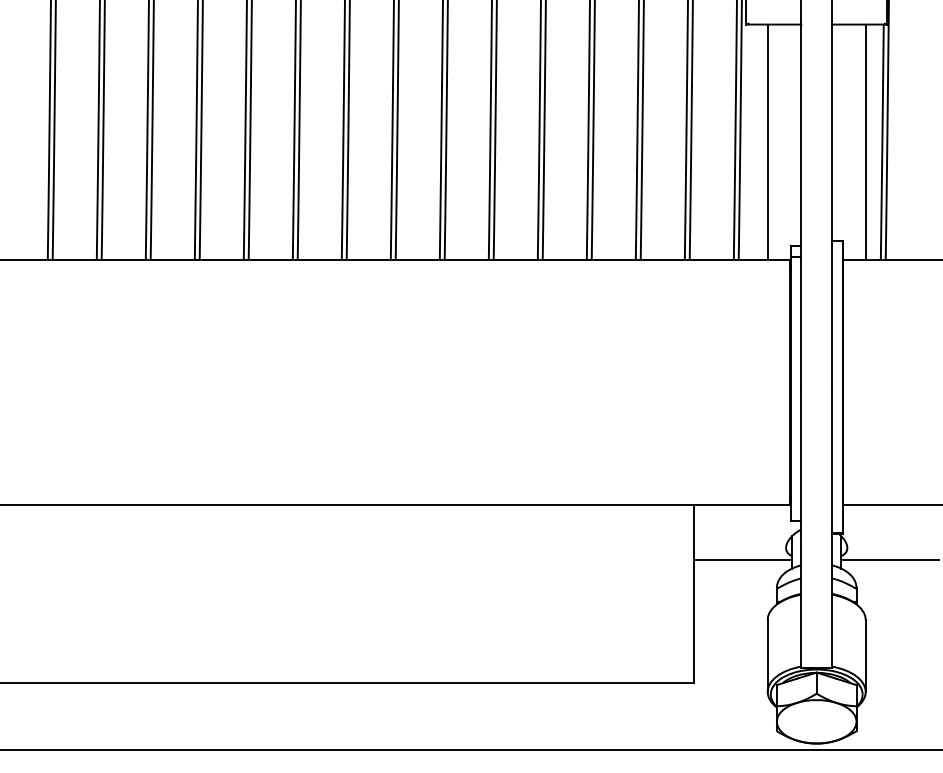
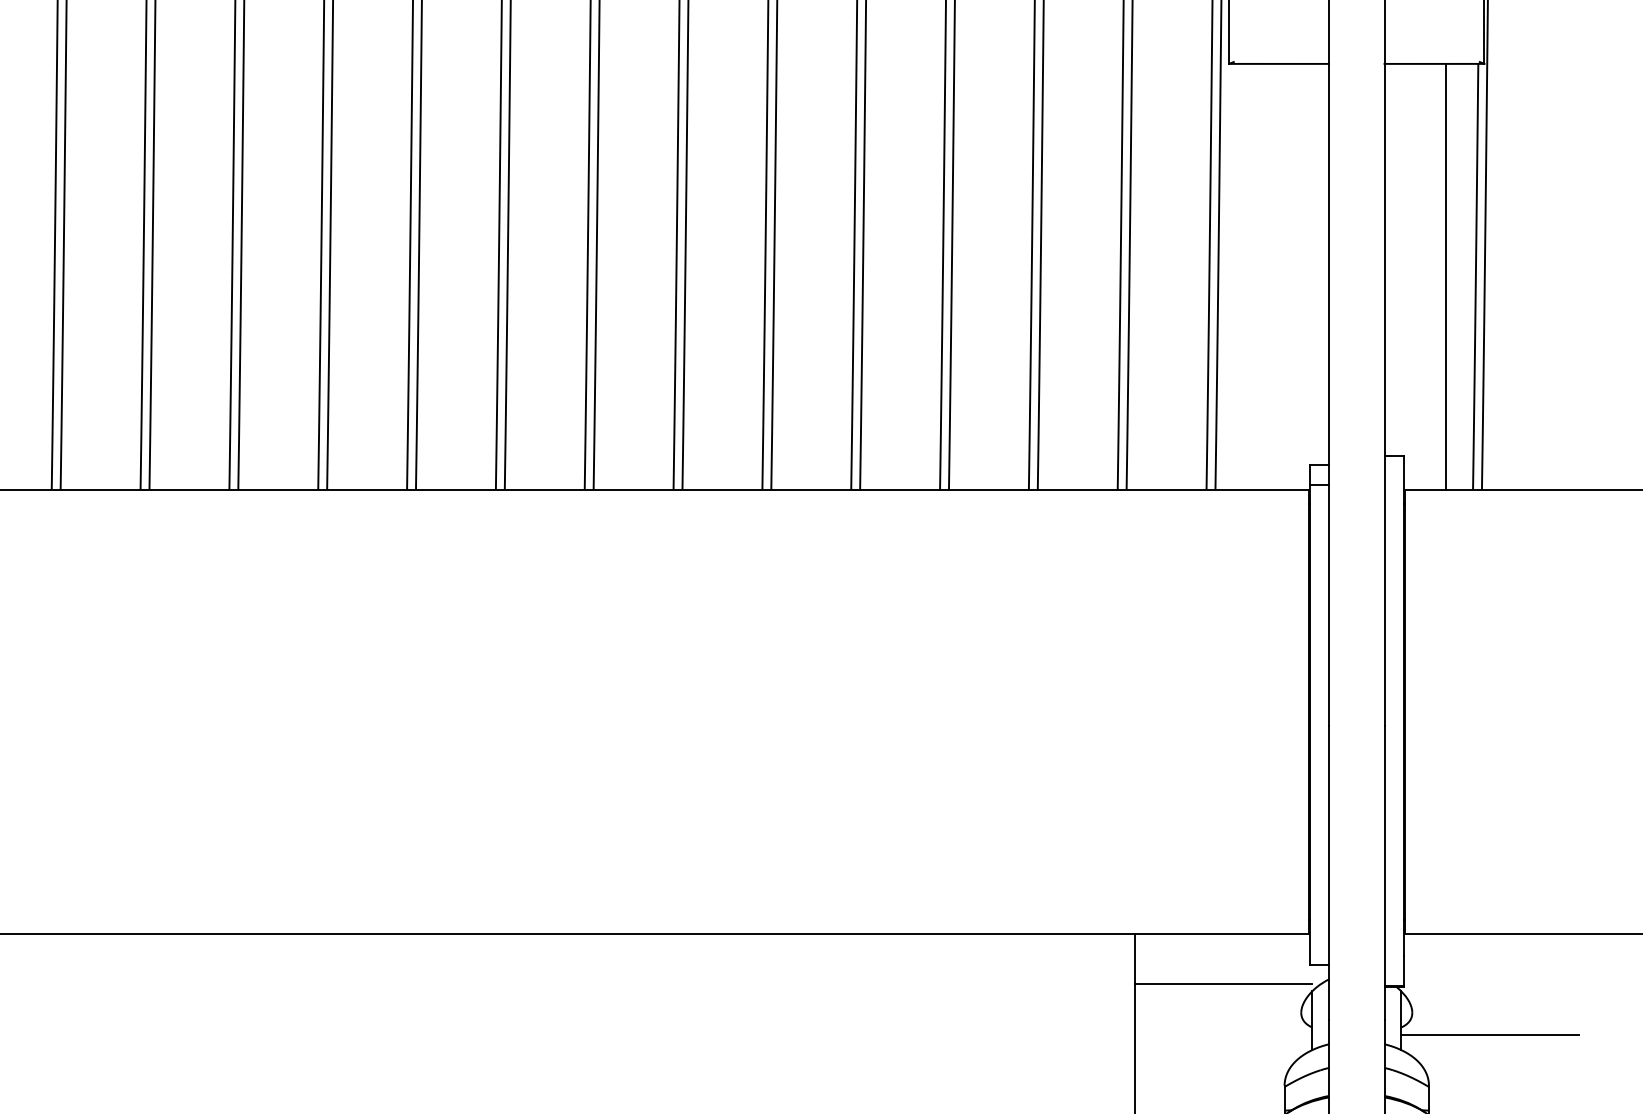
line: (767, 141) -> (1267, 275), removed
line: (743, 560) -> (1224, 984), moved

